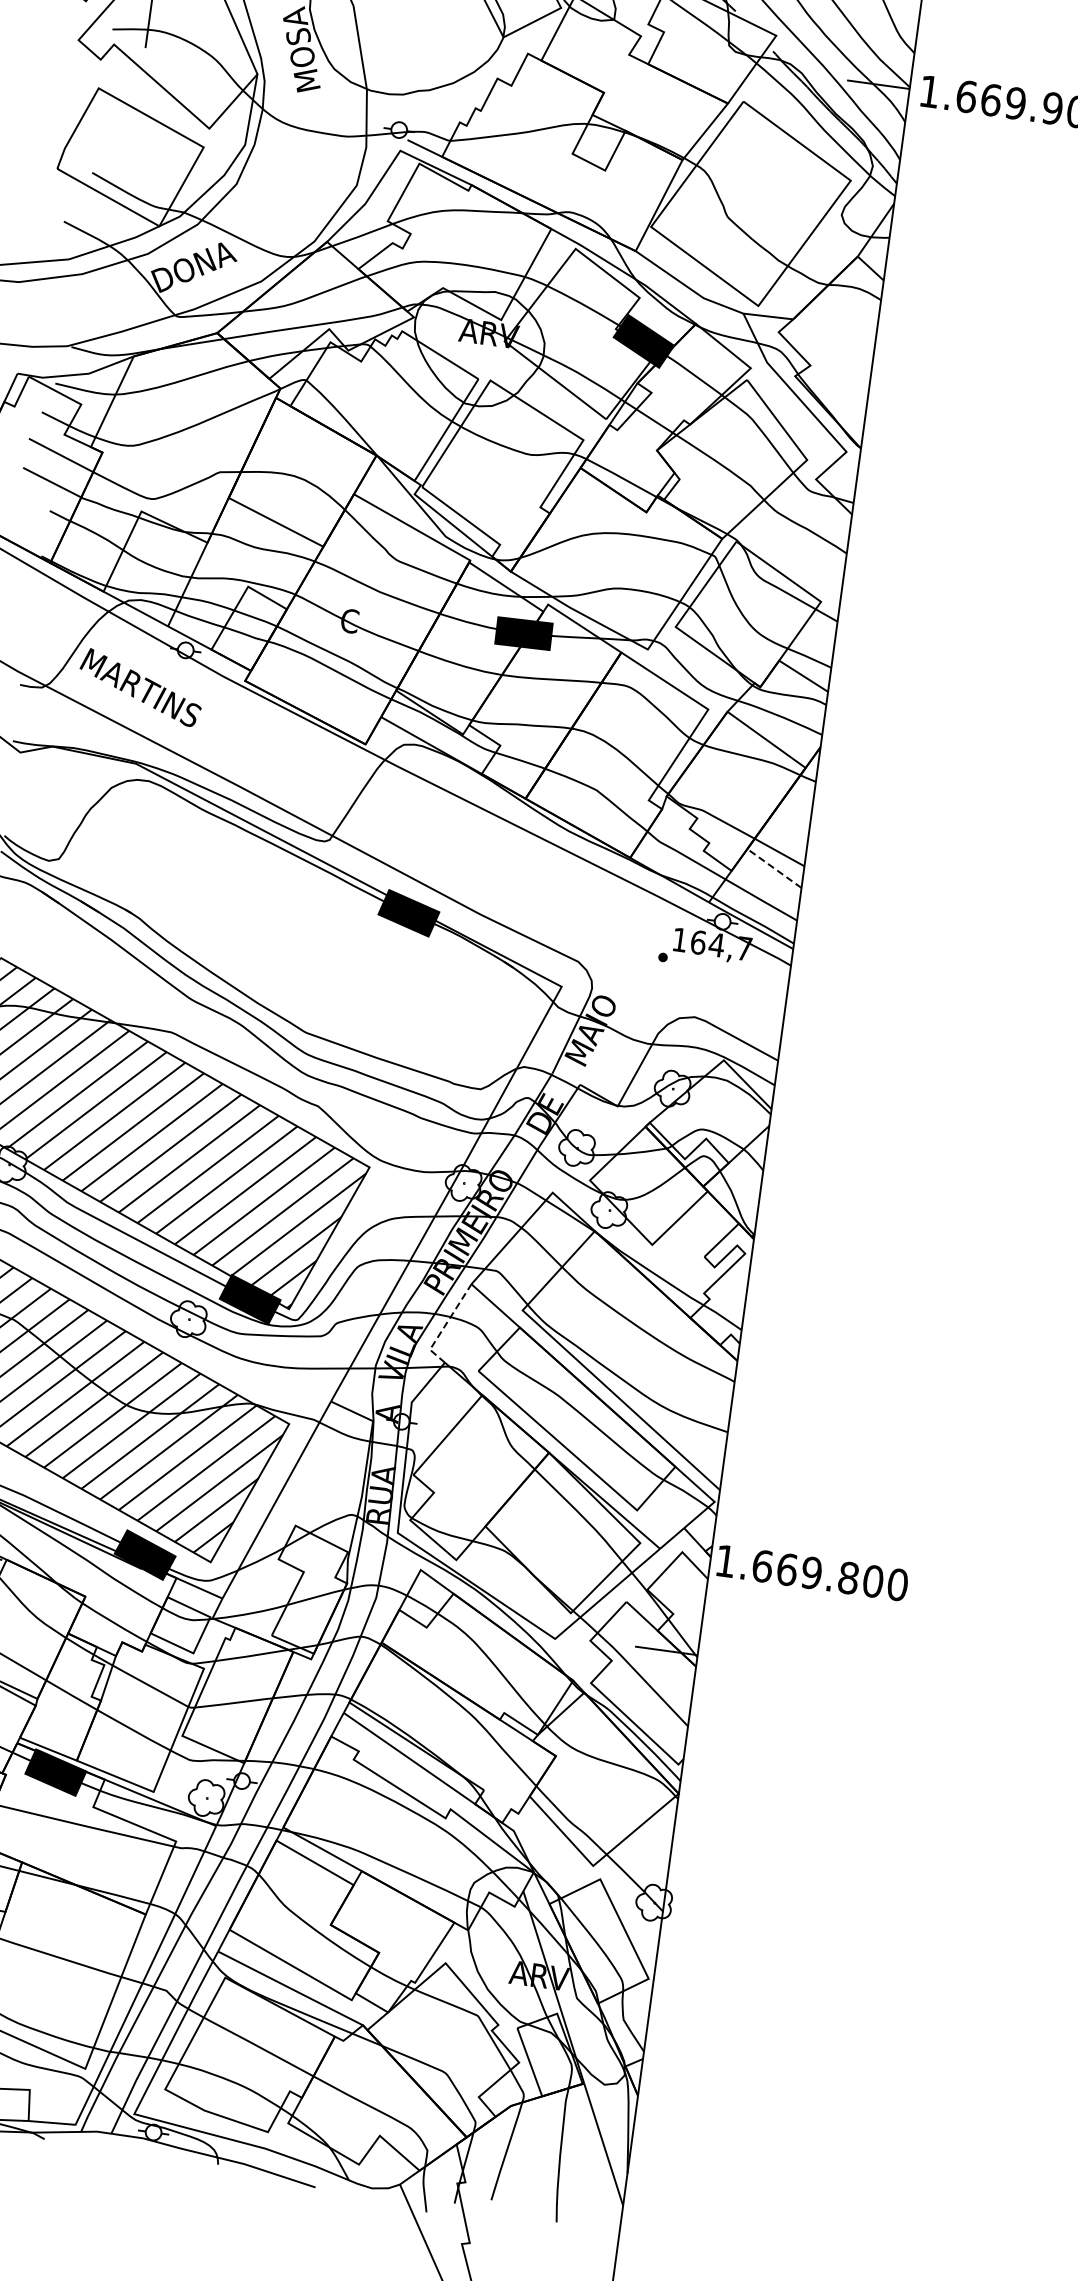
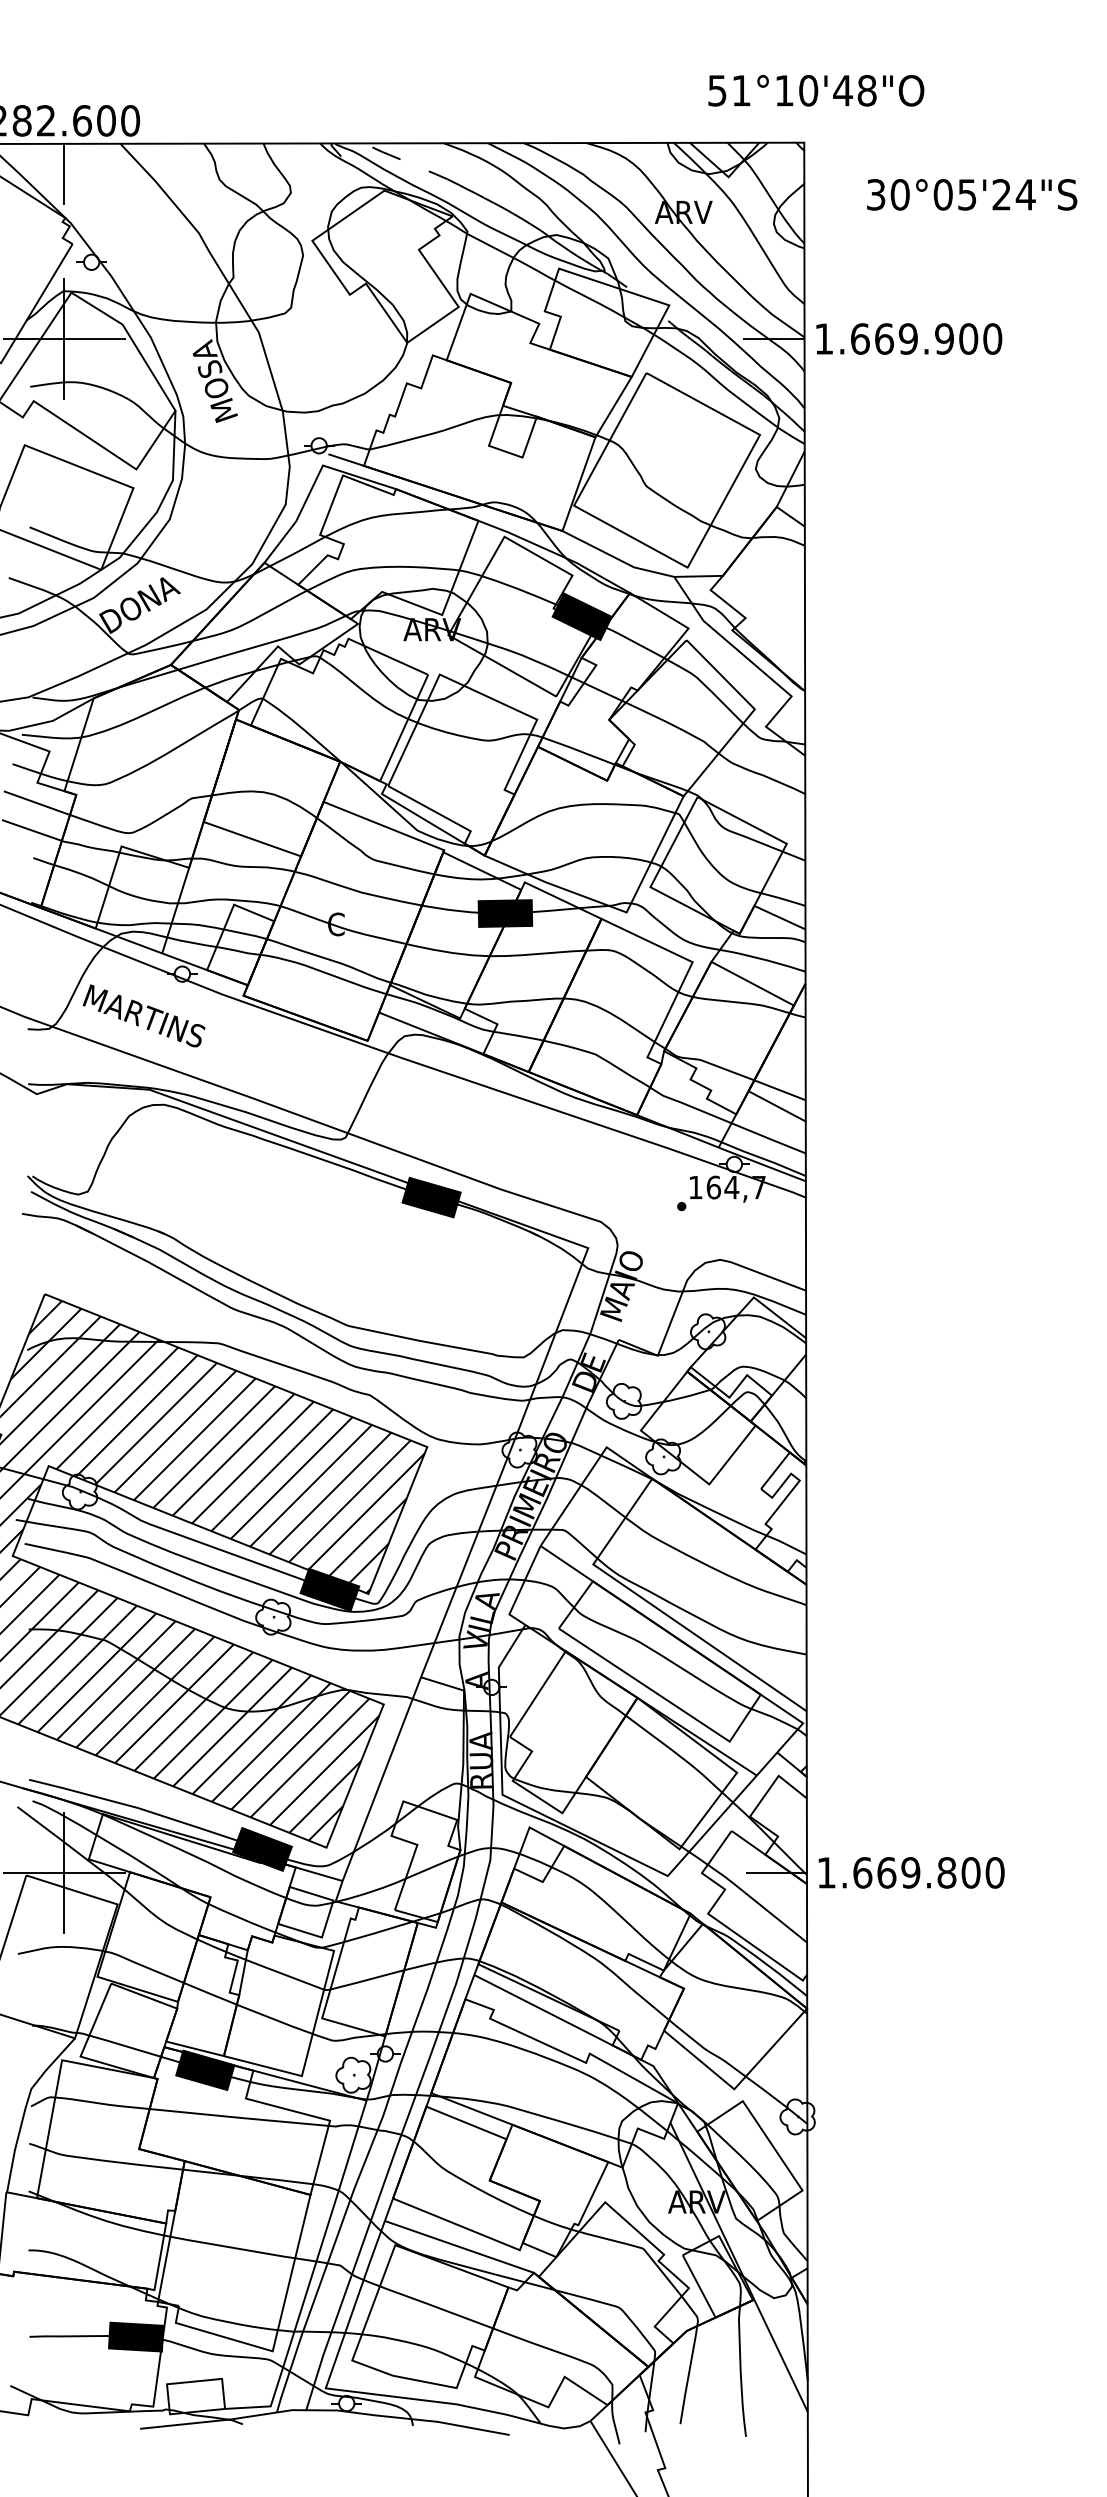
line: (773, 868) -> (776, 1106), dashed -> solid
line: (444, 1325) -> (520, 1589), dashed -> solid
text: (812, 1572) -> (911, 1872), moved

